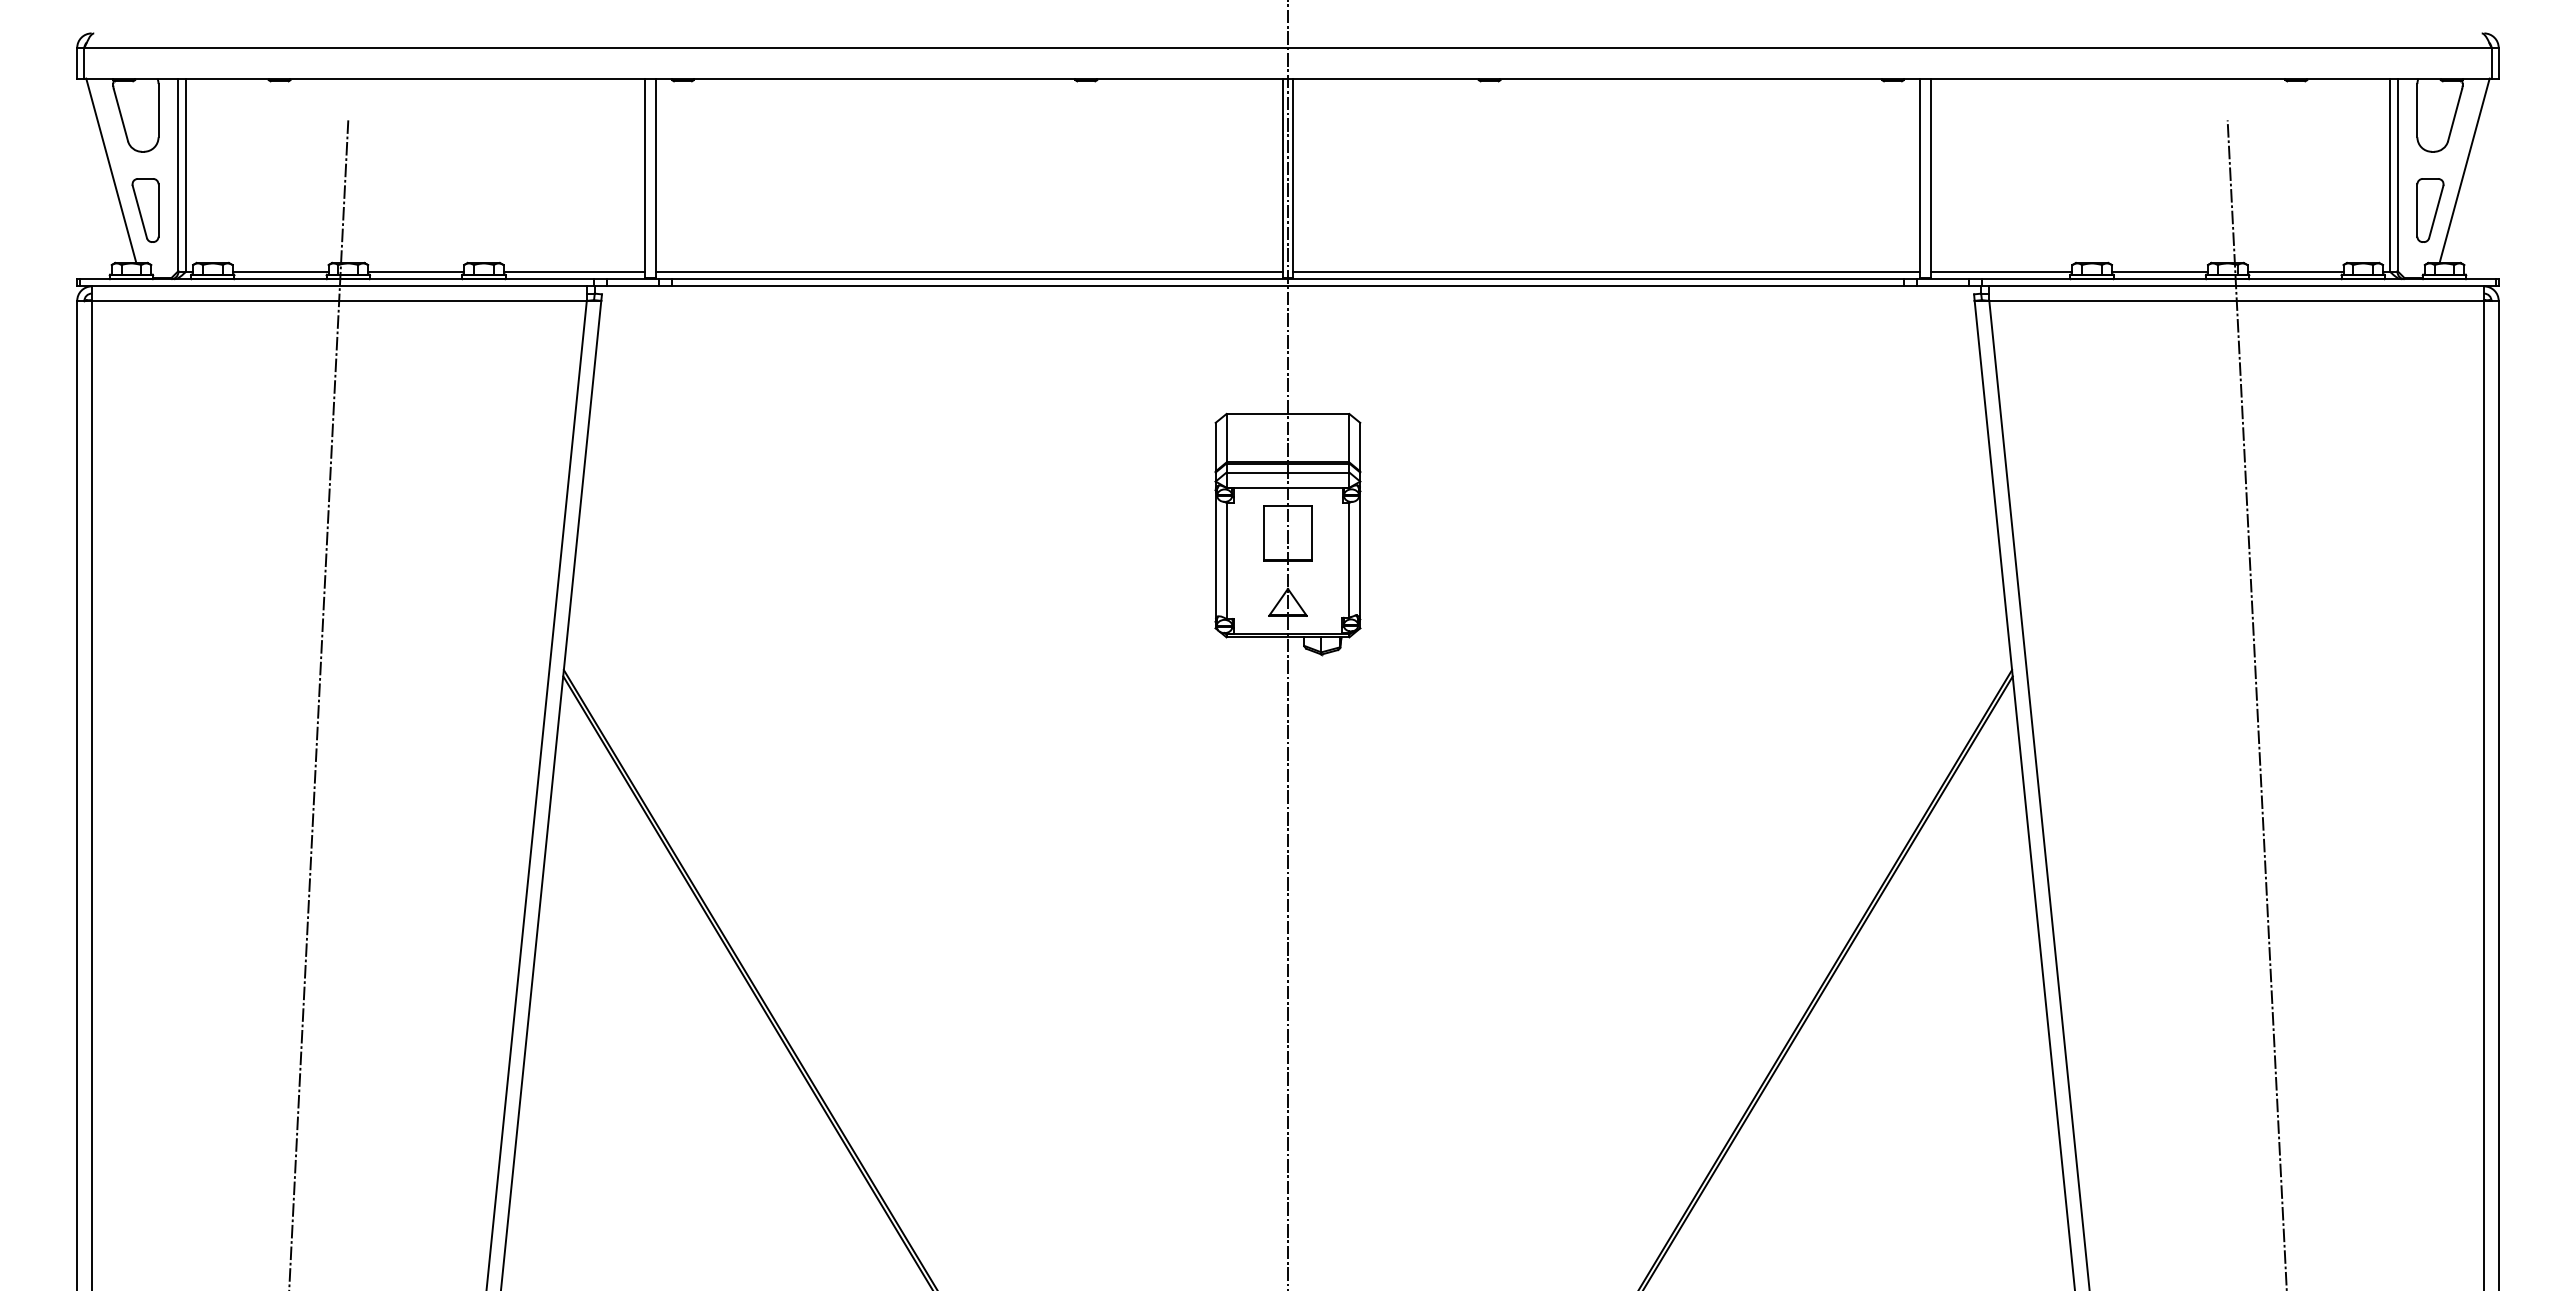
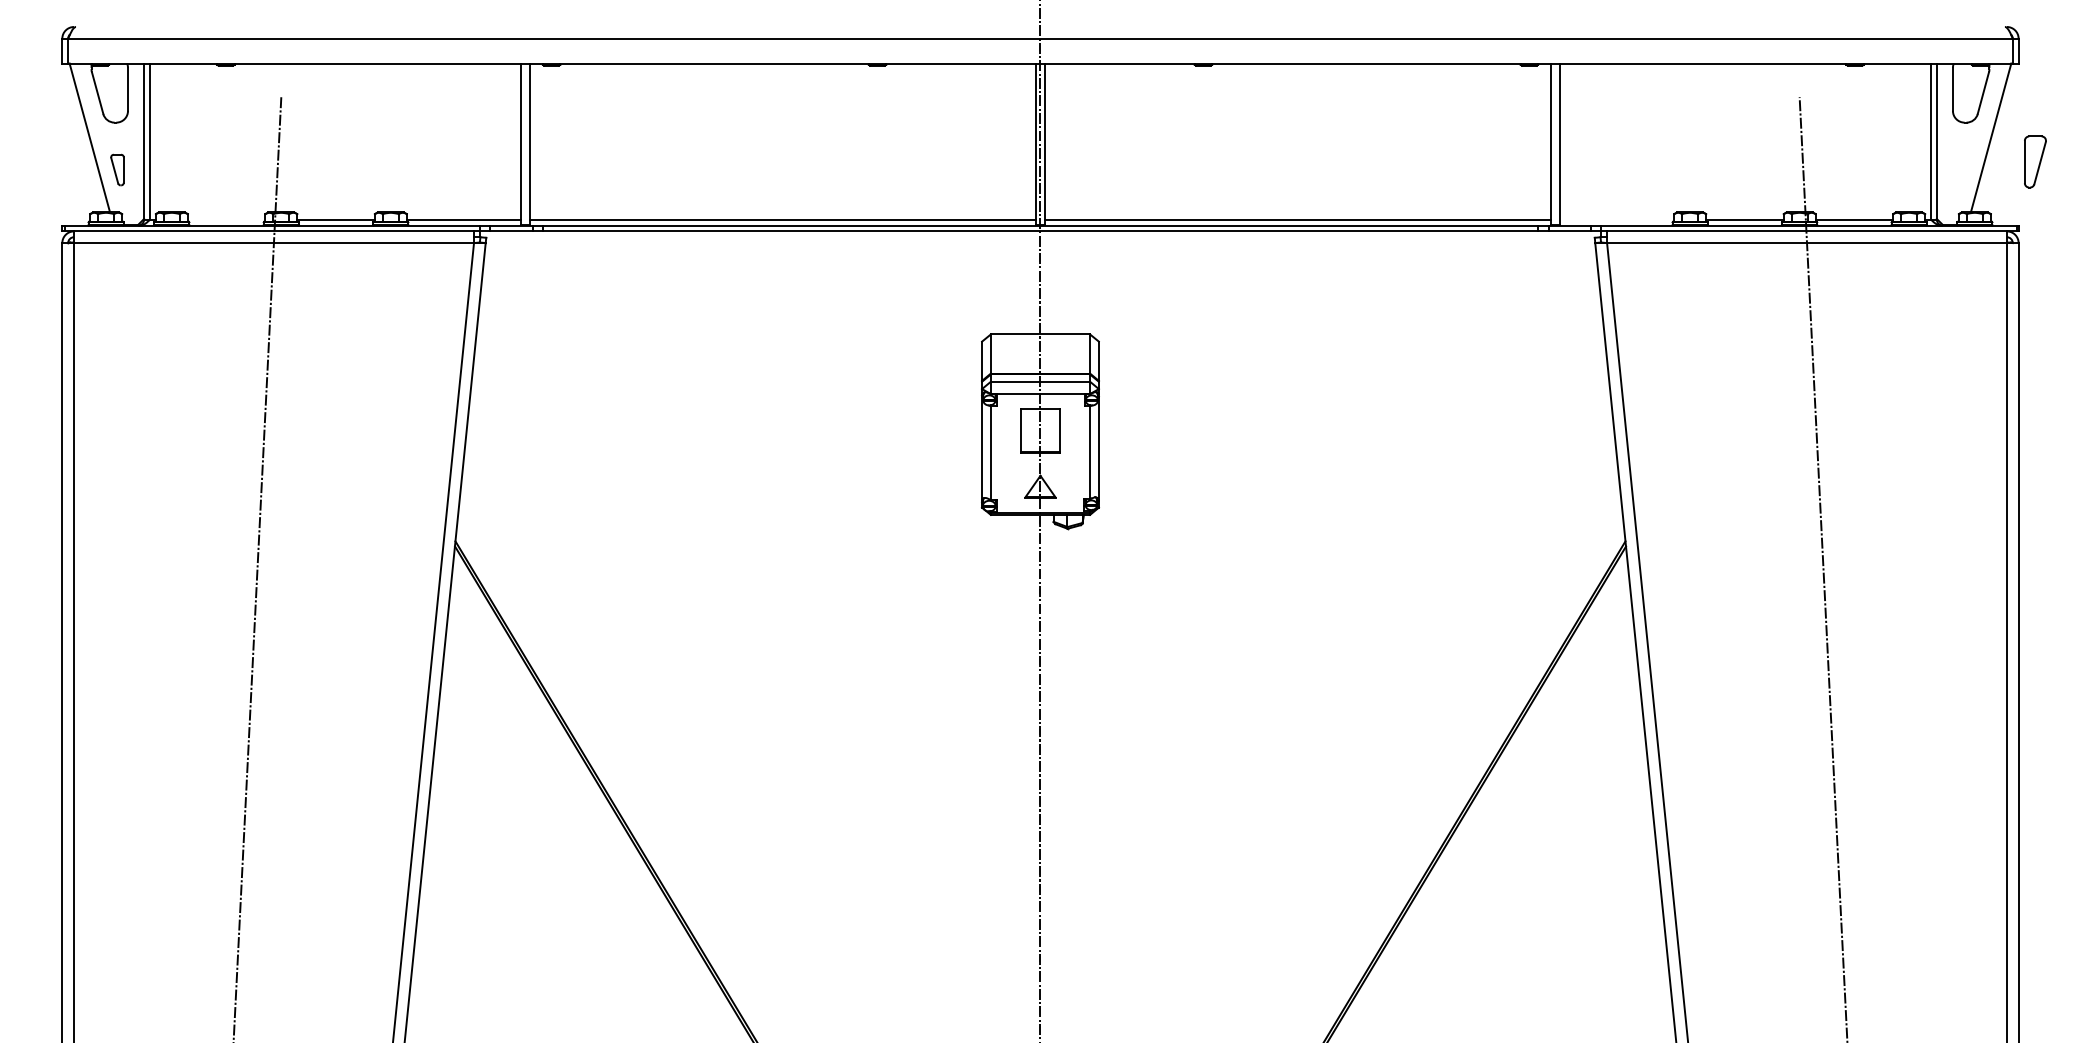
part: (145, 210) -> (117, 170), size x0.6
part: (2430, 210) -> (2035, 161), moved
line: (280, 271) -> (226, 219), removed
line: (2001, 271) -> (1616, 219), removed

